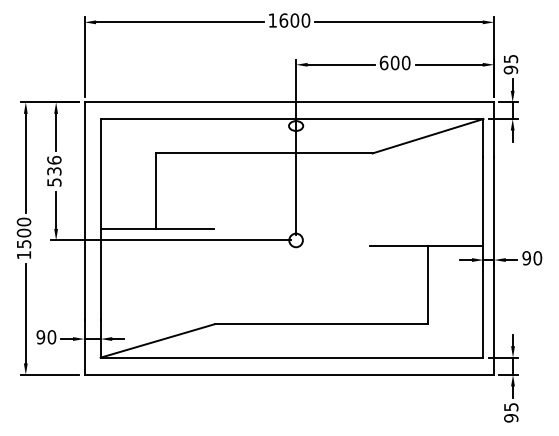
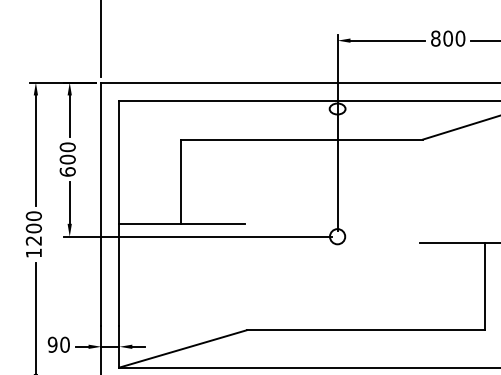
text: (383, 62) -> (435, 38), 600 -> 800
text: (54, 171) -> (67, 159), 536 -> 600
text: (23, 244) -> (33, 241), 1500 -> 1200

